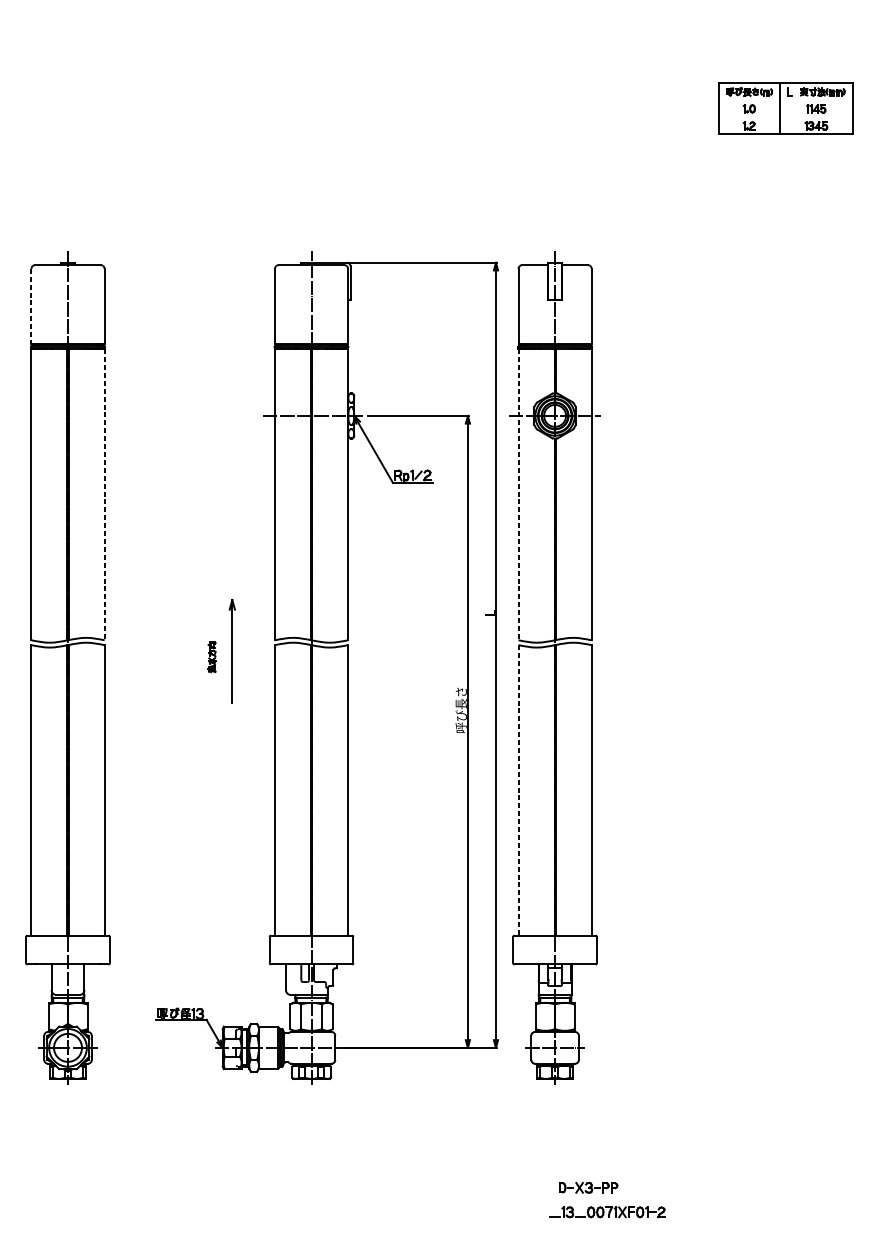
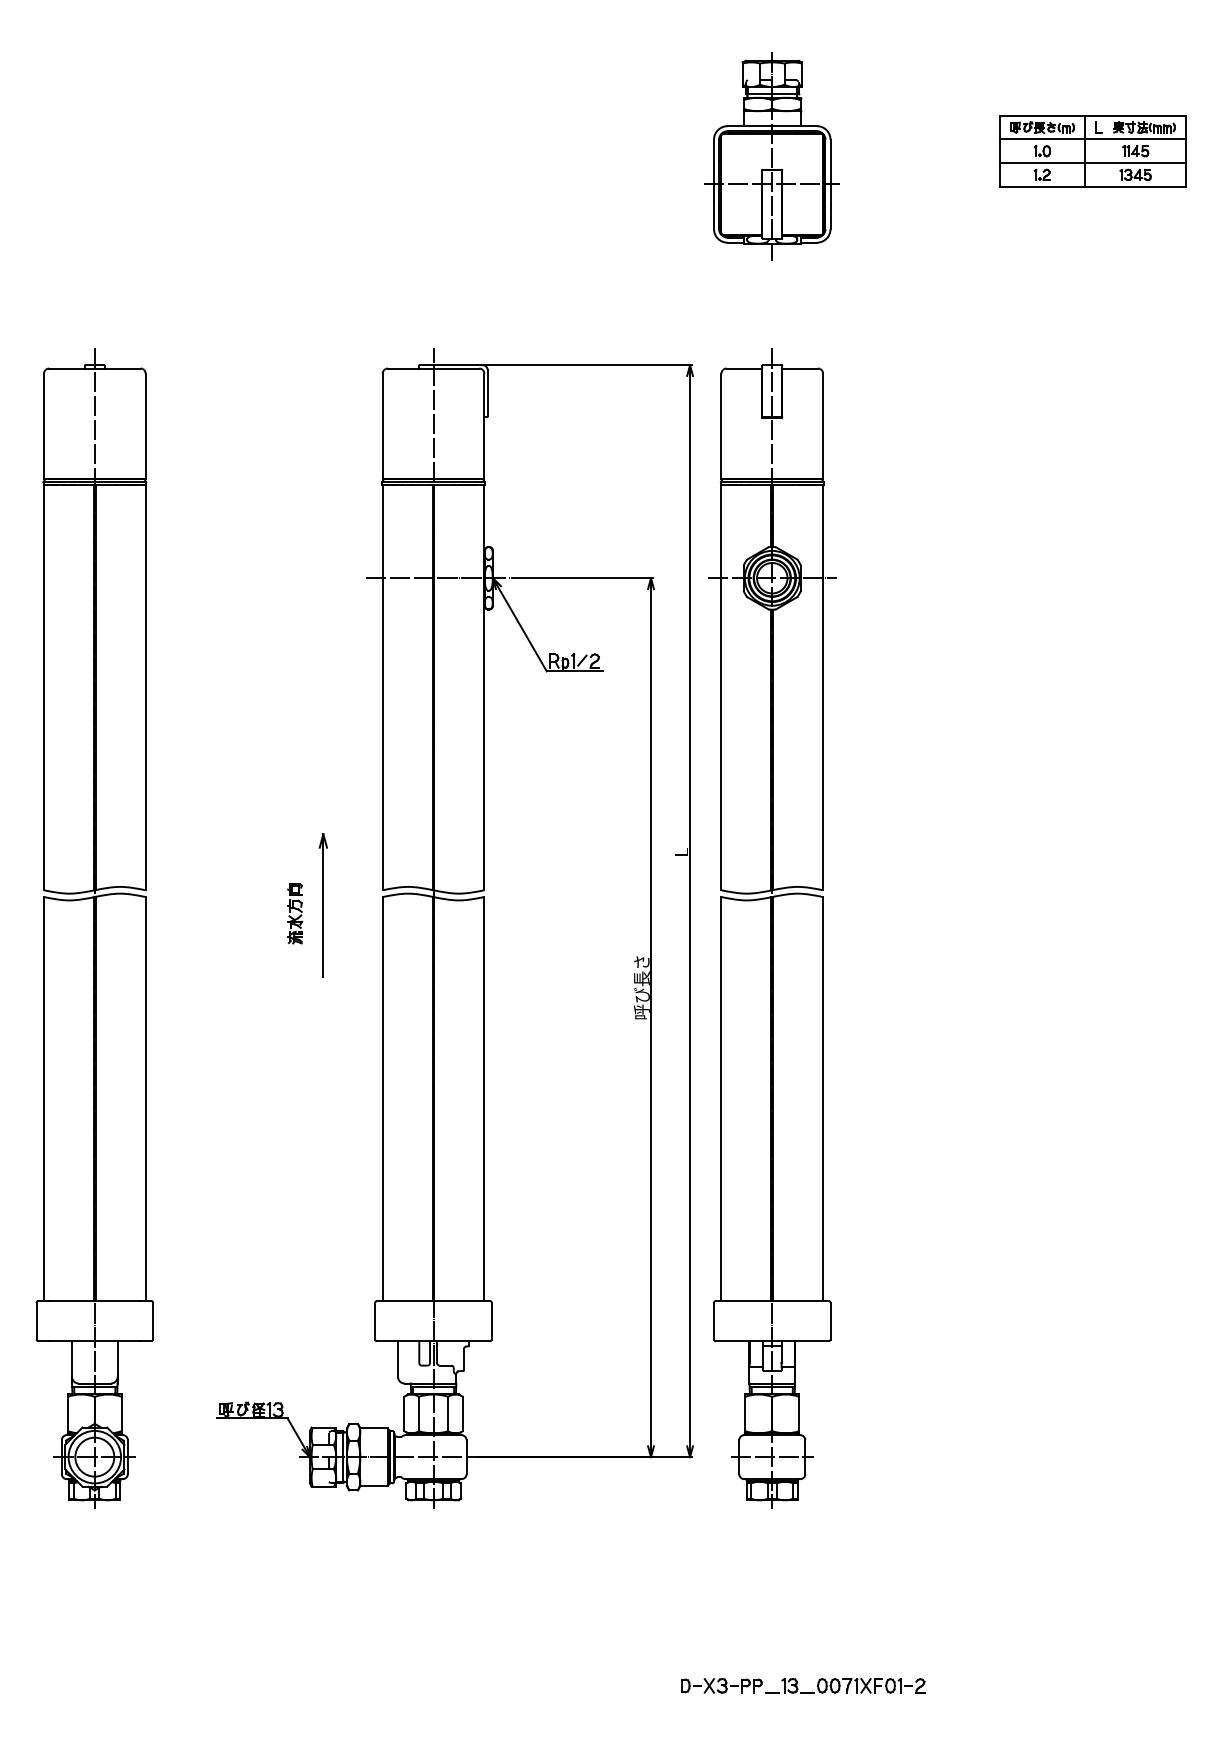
line: (786, 100) -> (1093, 139), added
part: (554, 112) -> (771, 156), added
line: (786, 117) -> (1093, 163), added
line: (31, 306) -> (44, 426), dashed -> solid
line: (104, 495) -> (145, 688), dashed -> solid
line: (518, 495) -> (721, 688), dashed -> solid
part: (212, 656) -> (295, 913), size x1.43
line: (518, 789) -> (721, 1098), dashed -> solid
part: (588, 1187) -> (721, 1685), moved

